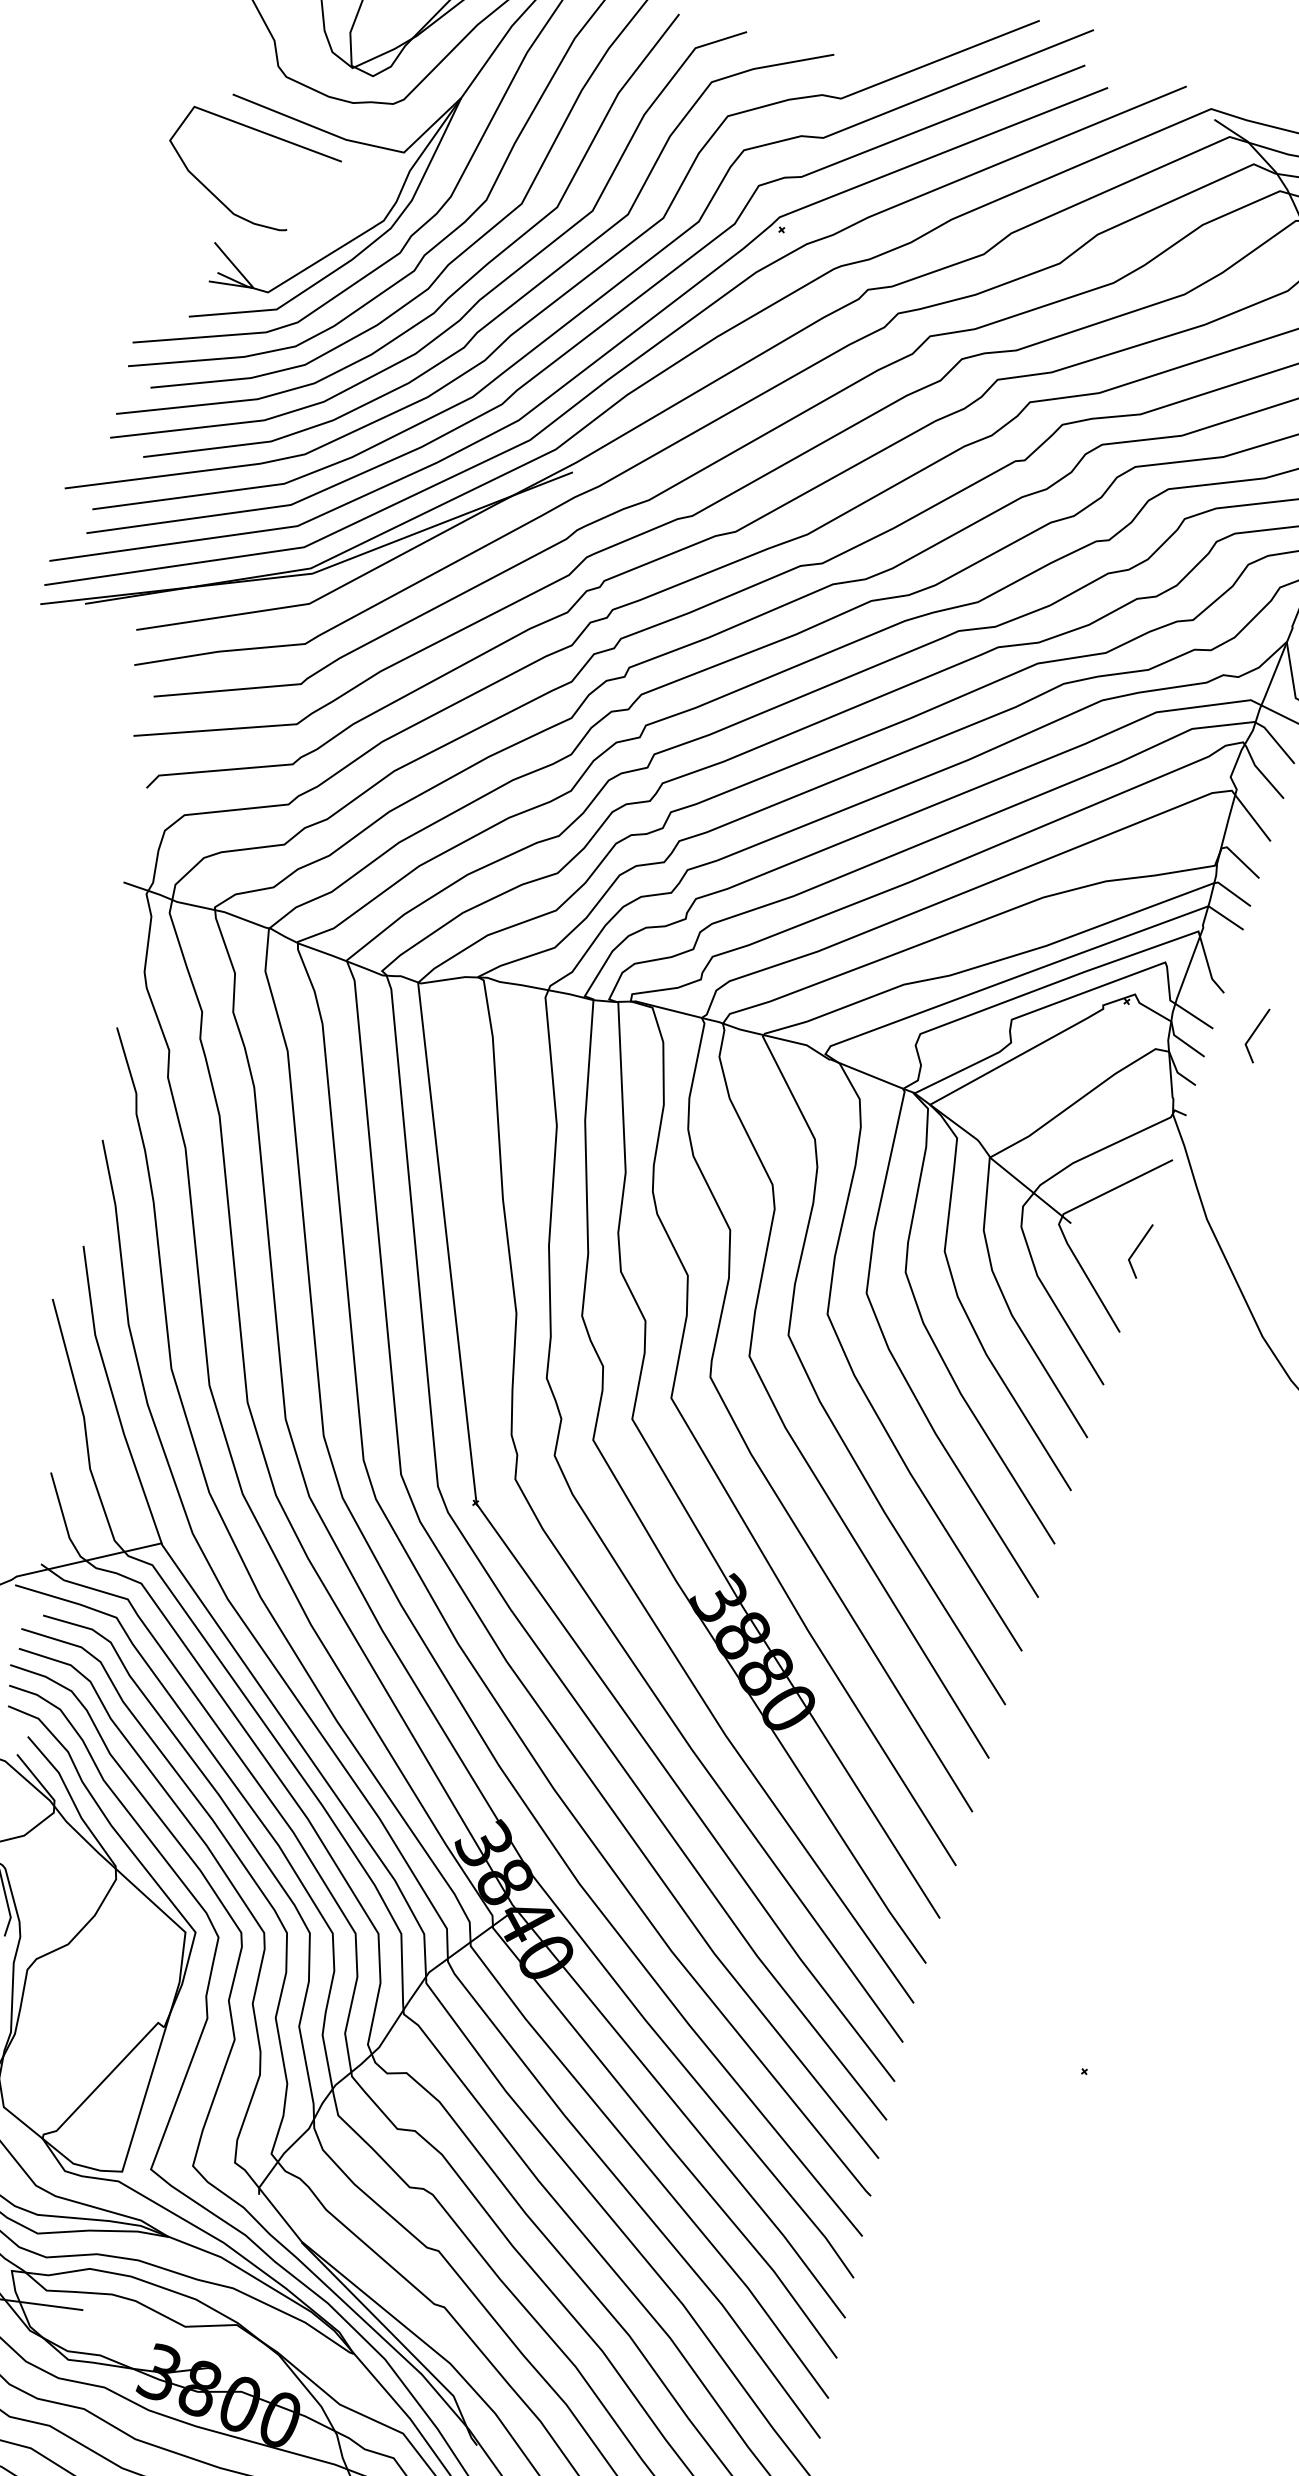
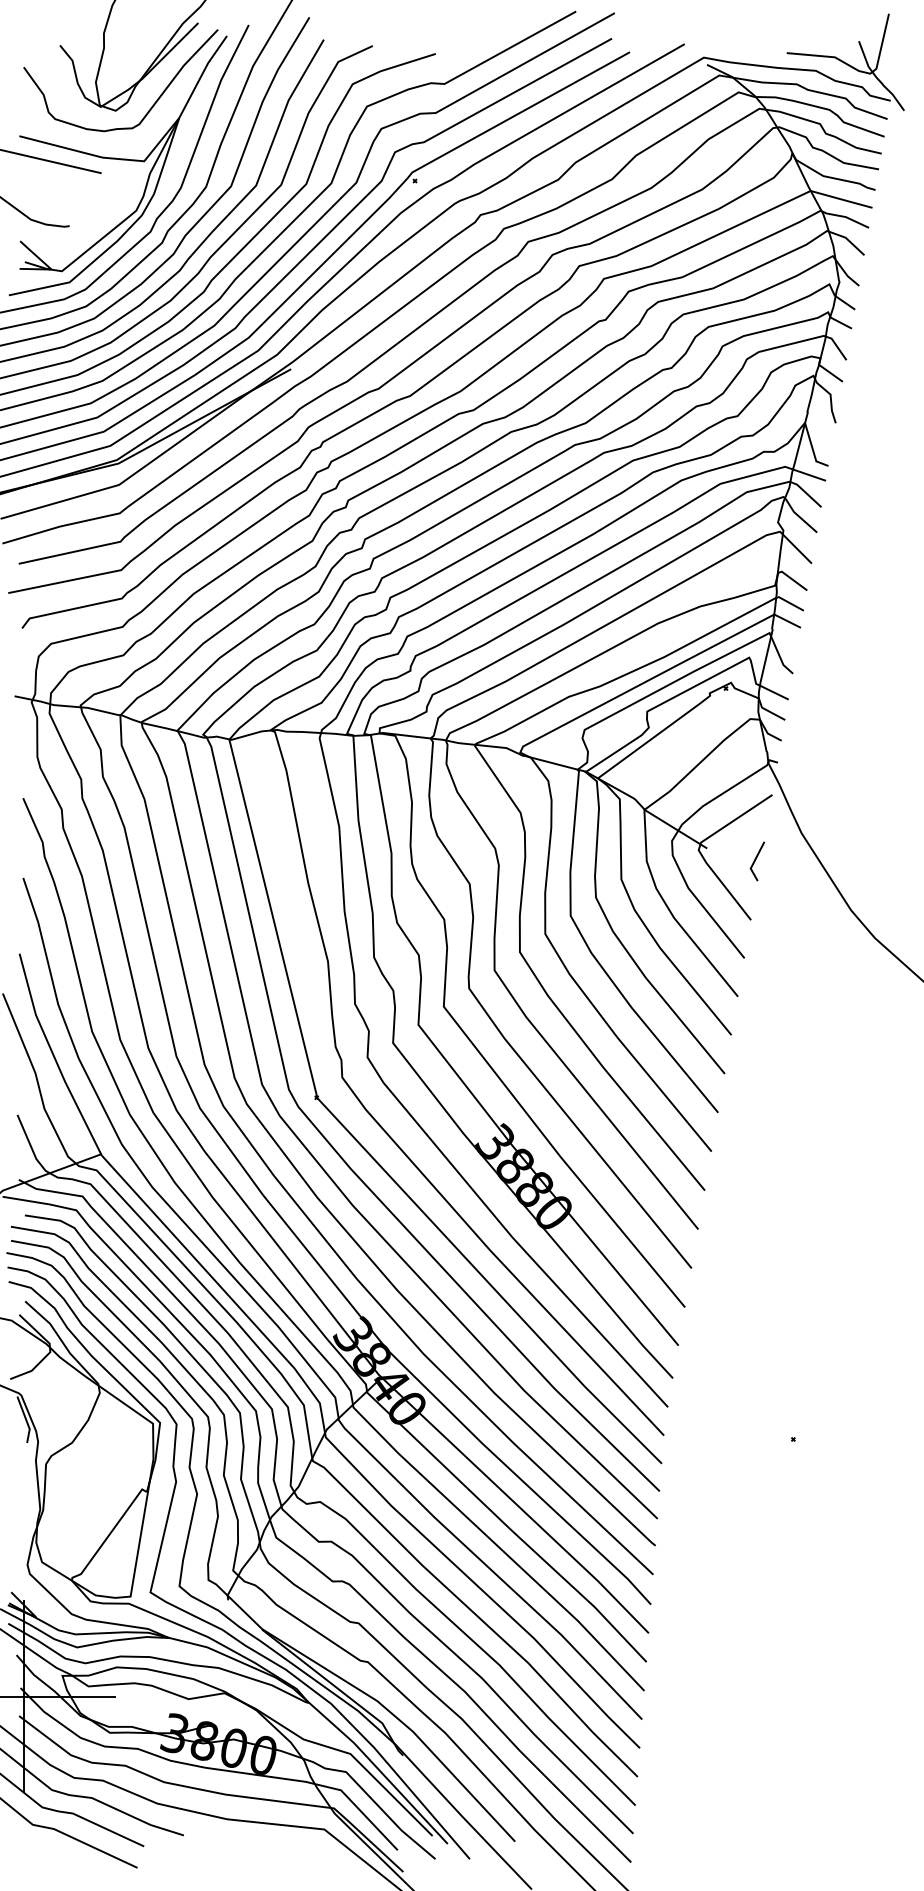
line: (1253, 1035) -> (817, 700), removed

